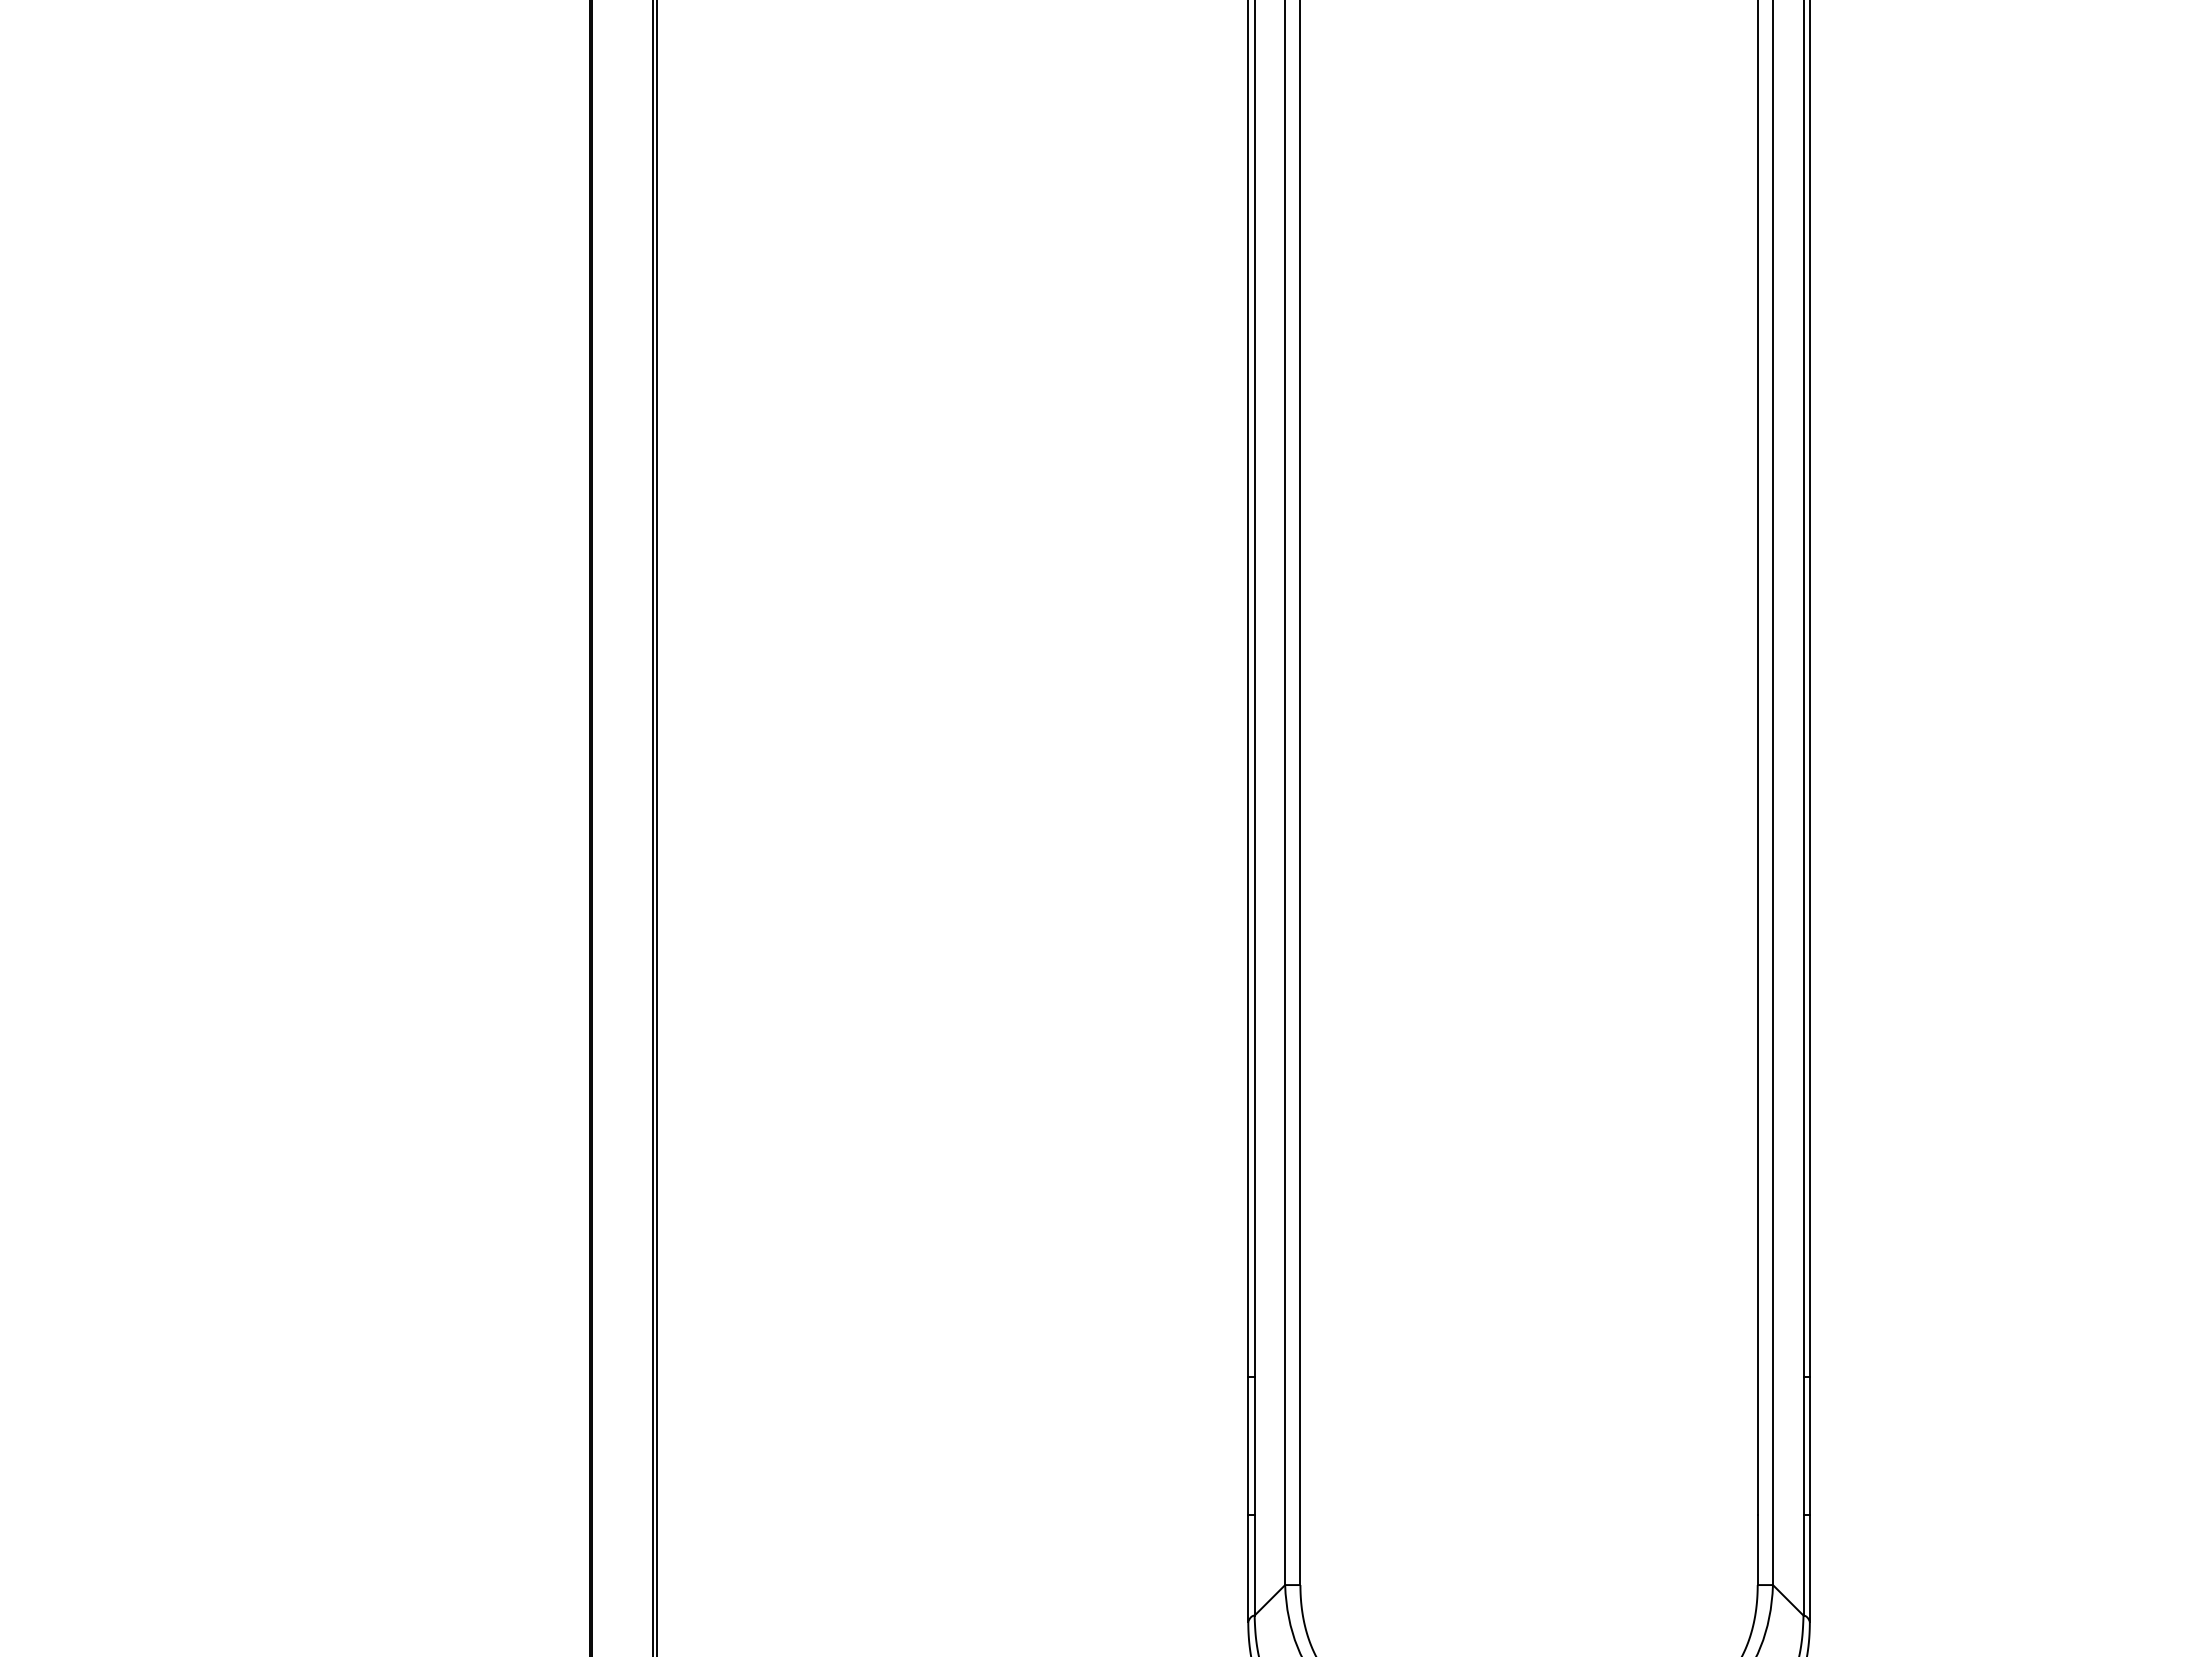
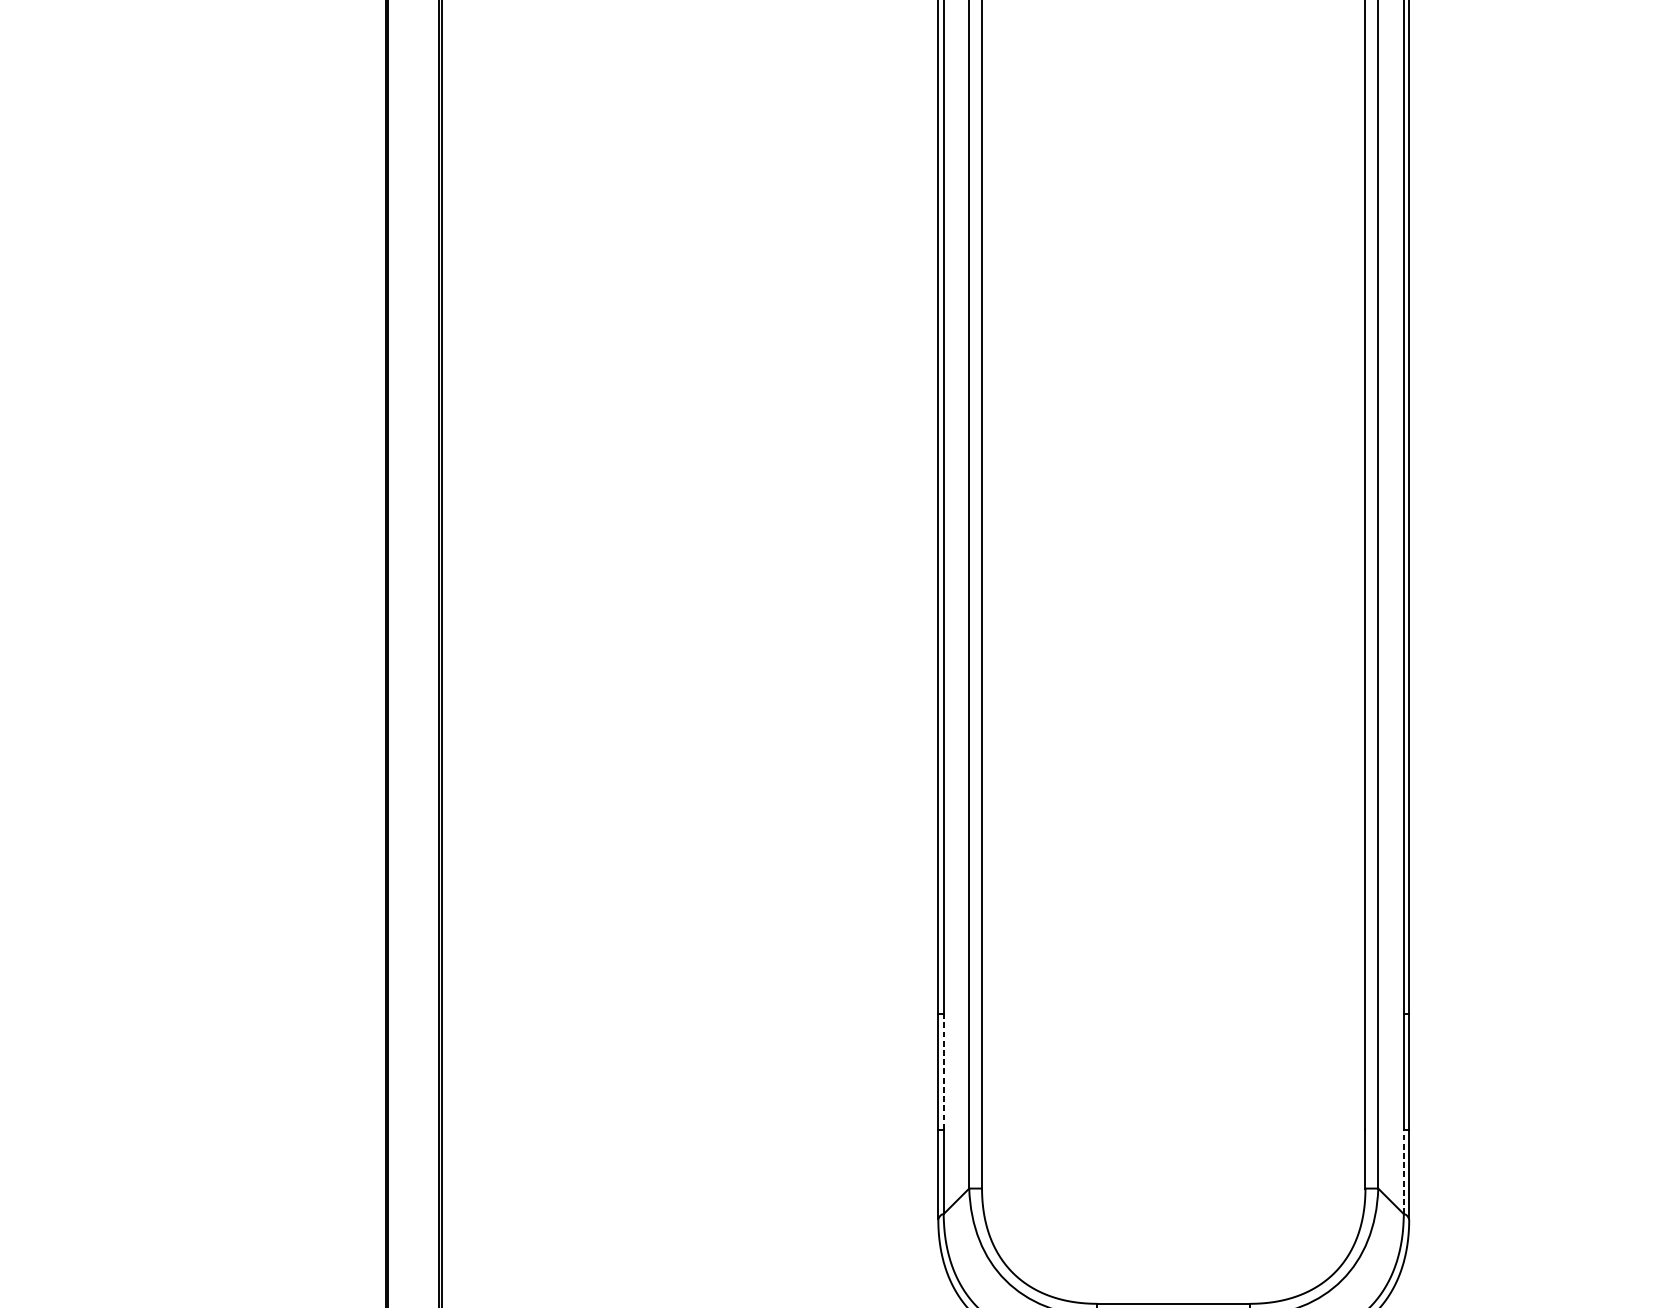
line: (1254, 1446) -> (943, 1072), solid -> dashed
line: (1803, 1564) -> (1403, 1171), solid -> dashed

